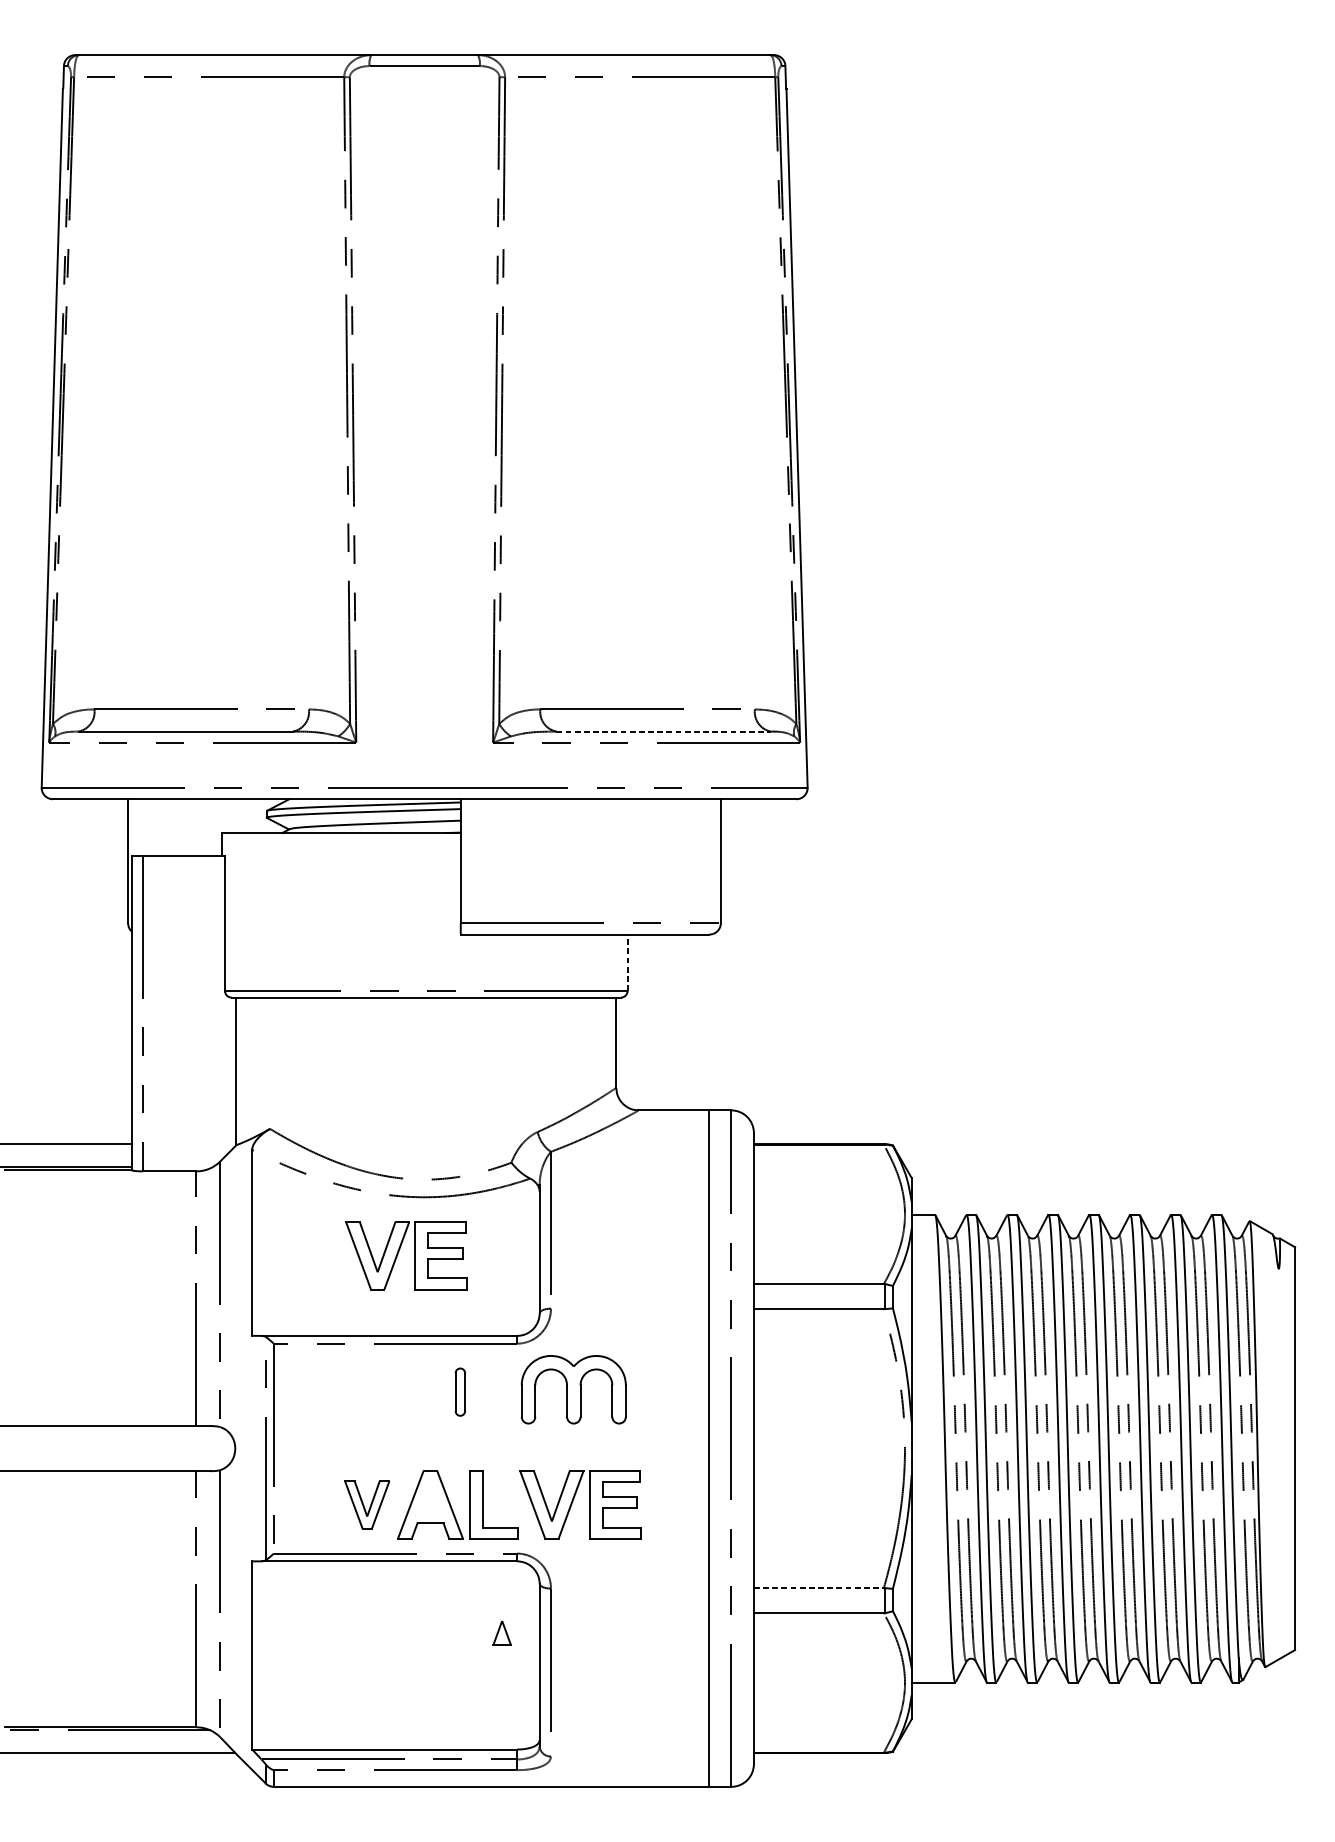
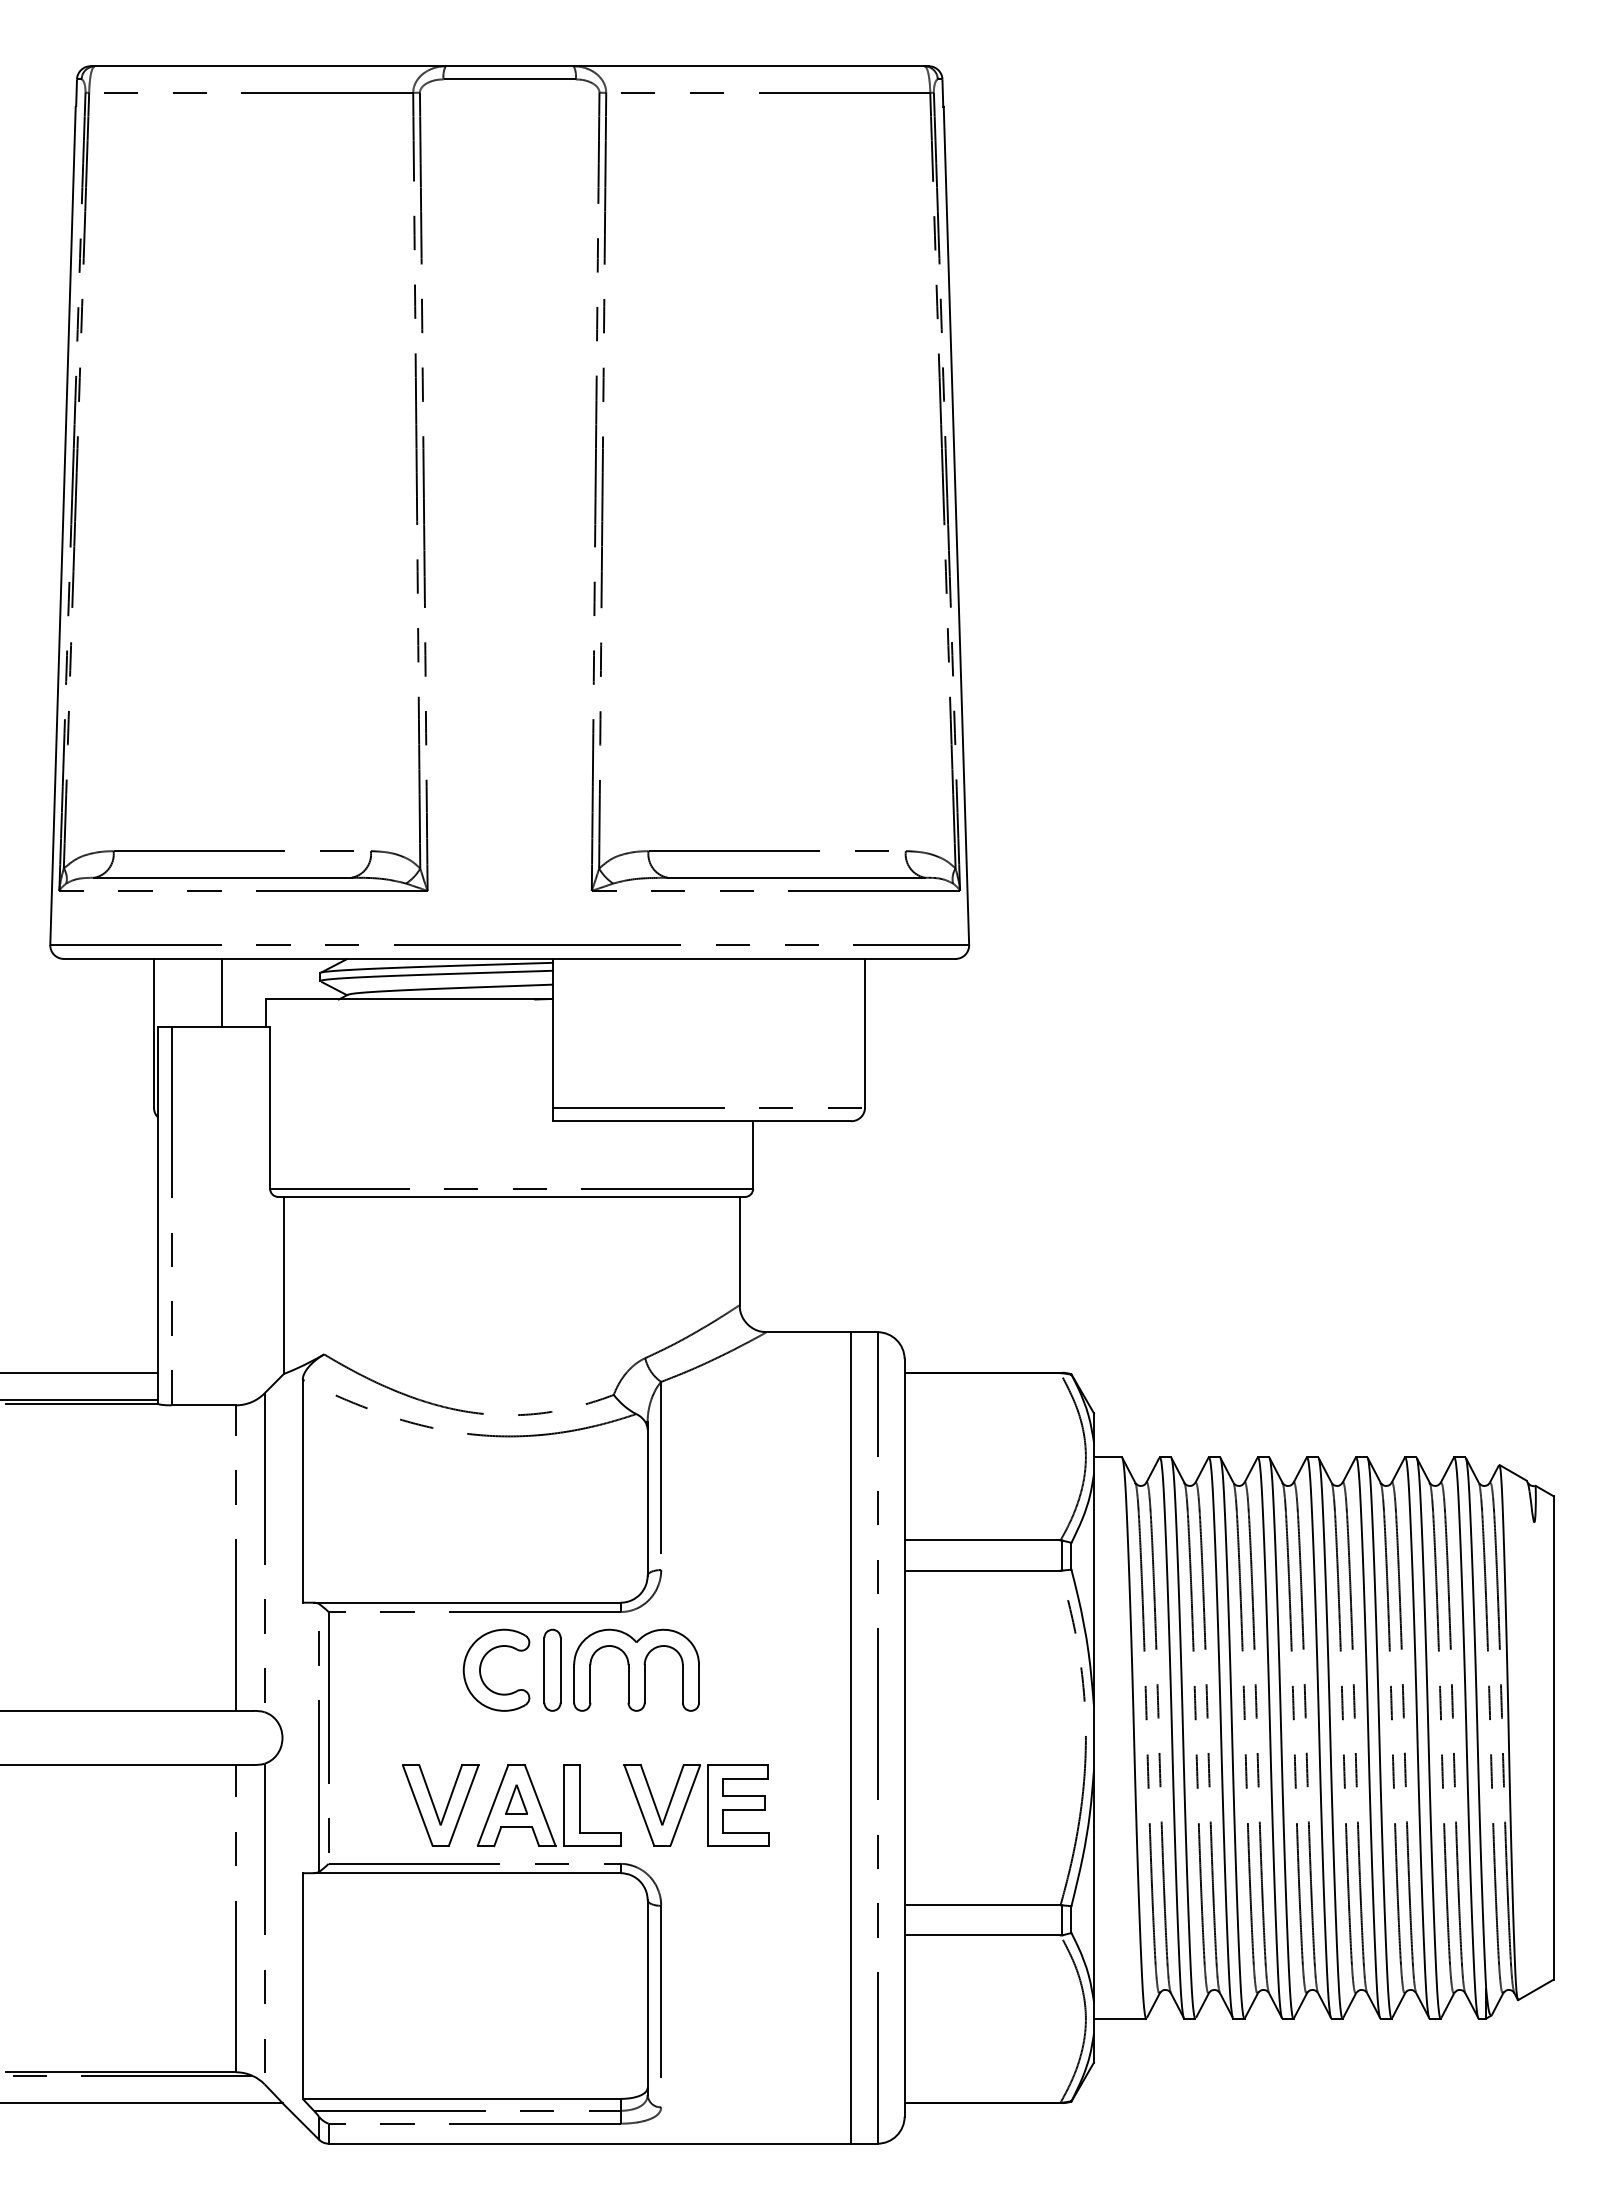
line: (663, 731) -> (796, 877), dashed -> solid
line: (185, 827) -> (222, 992), added
line: (627, 963) -> (753, 1155), dashed -> solid
part: (398, 1254) -> (478, 1504), removed
part: (401, 1389) -> (481, 1667), added
part: (573, 1389) -> (636, 1669), moved
part: (460, 1391) -> (552, 1669), size x1.43
part: (366, 1504) -> (440, 1805), size x1.43
line: (818, 1588) -> (982, 1905), dashed -> solid
part: (502, 1633) -> (516, 1799), moved

